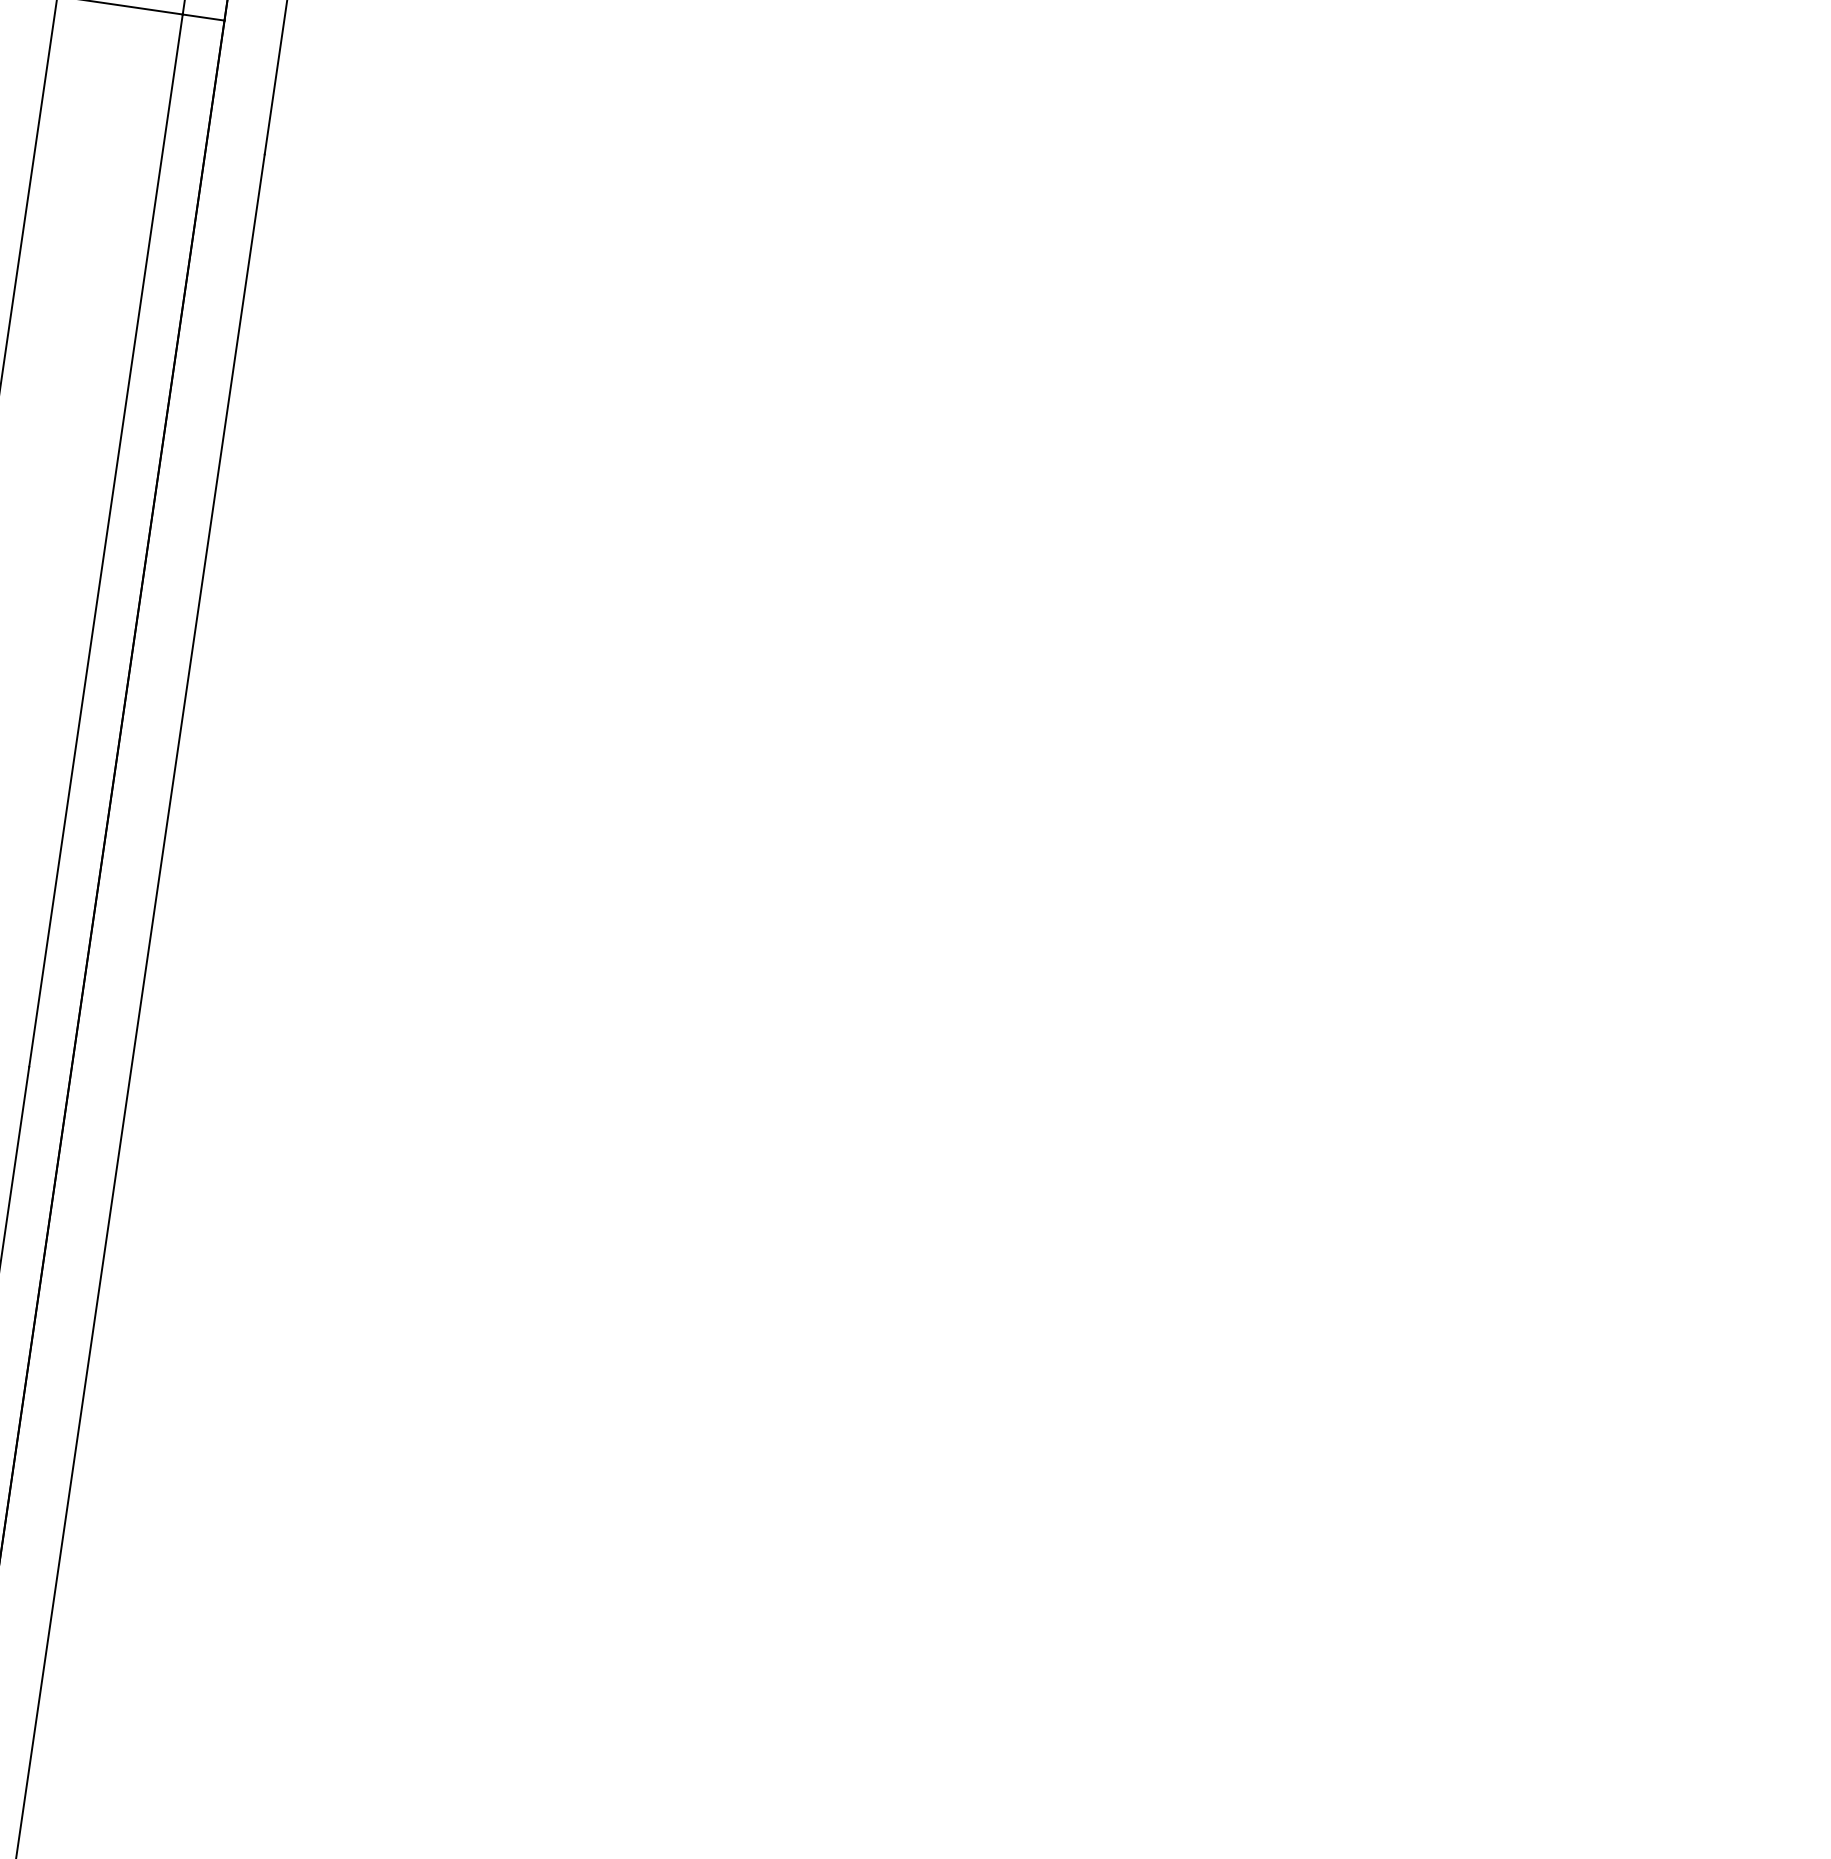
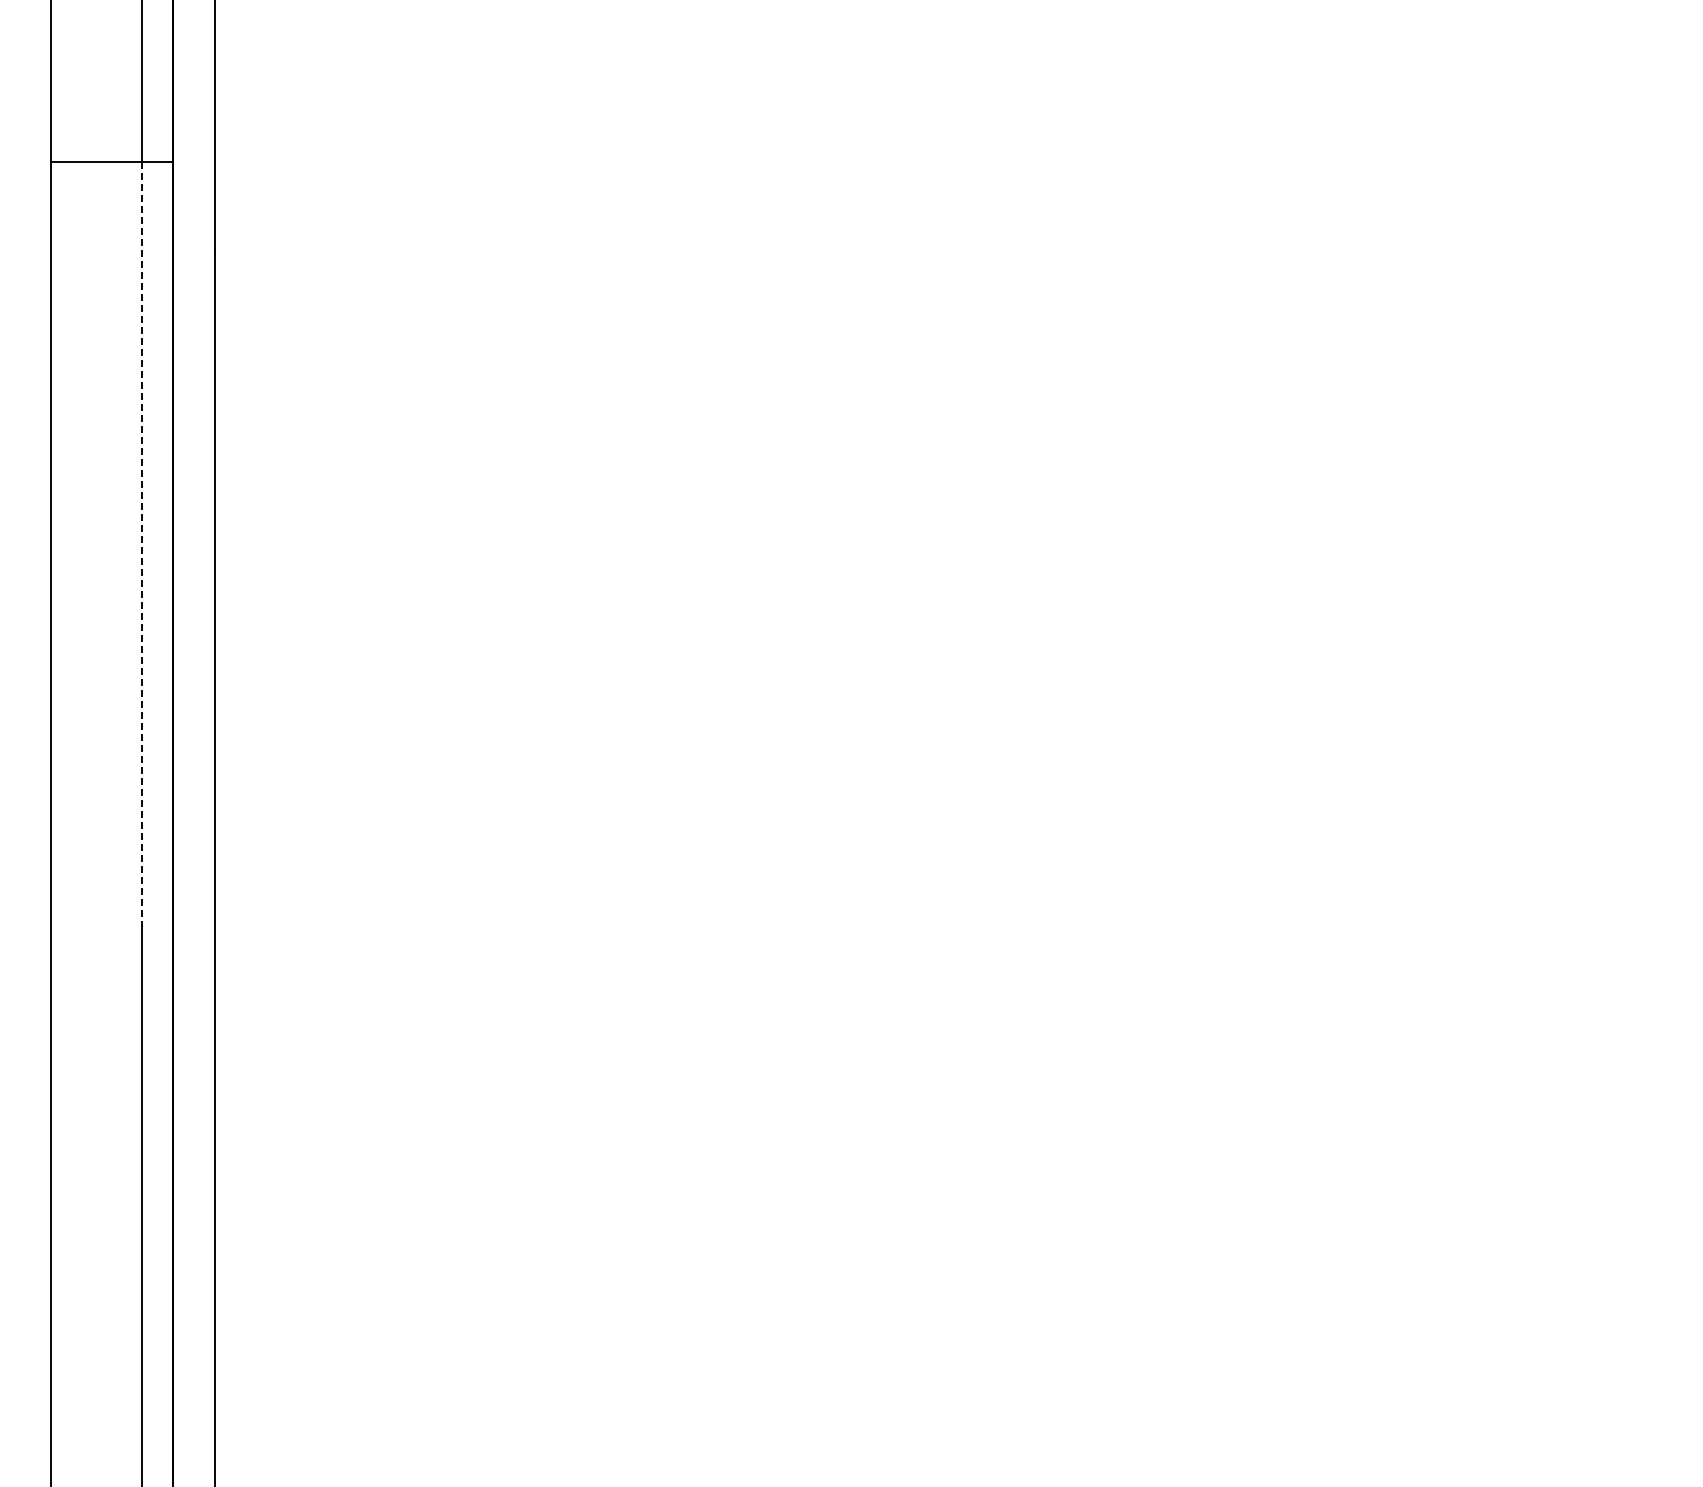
line: (106, 541) -> (142, 545), solid -> dashed

